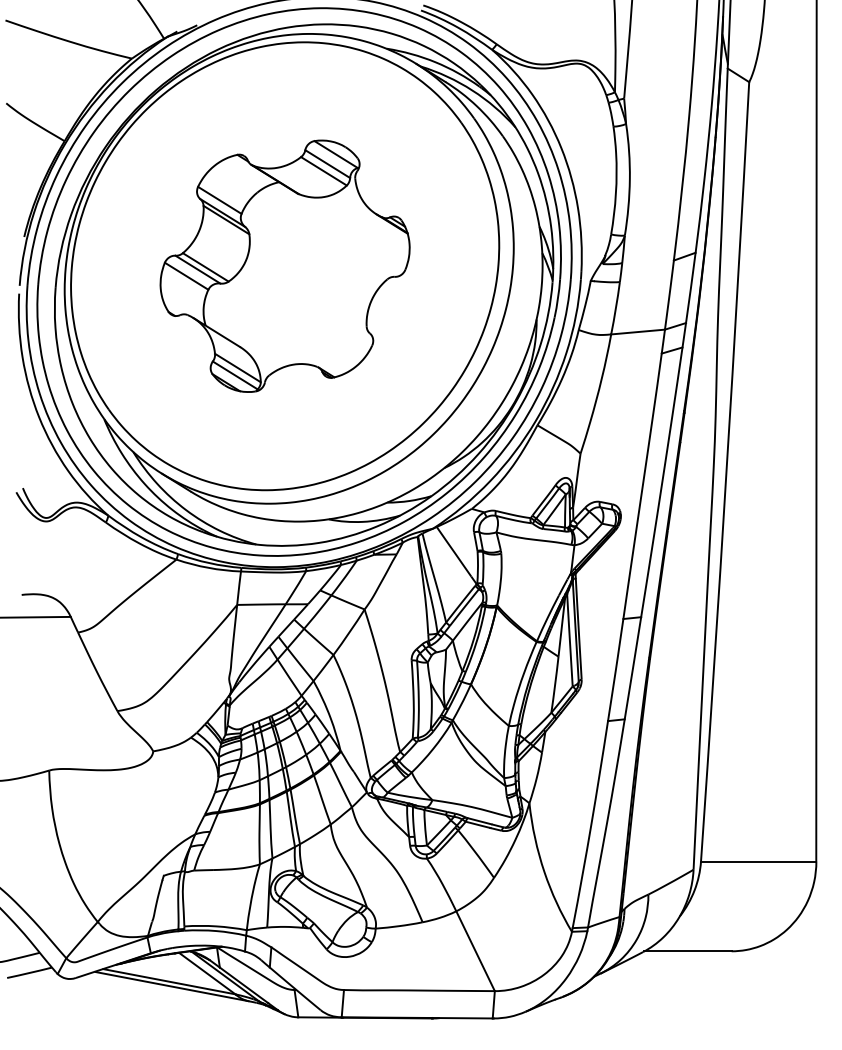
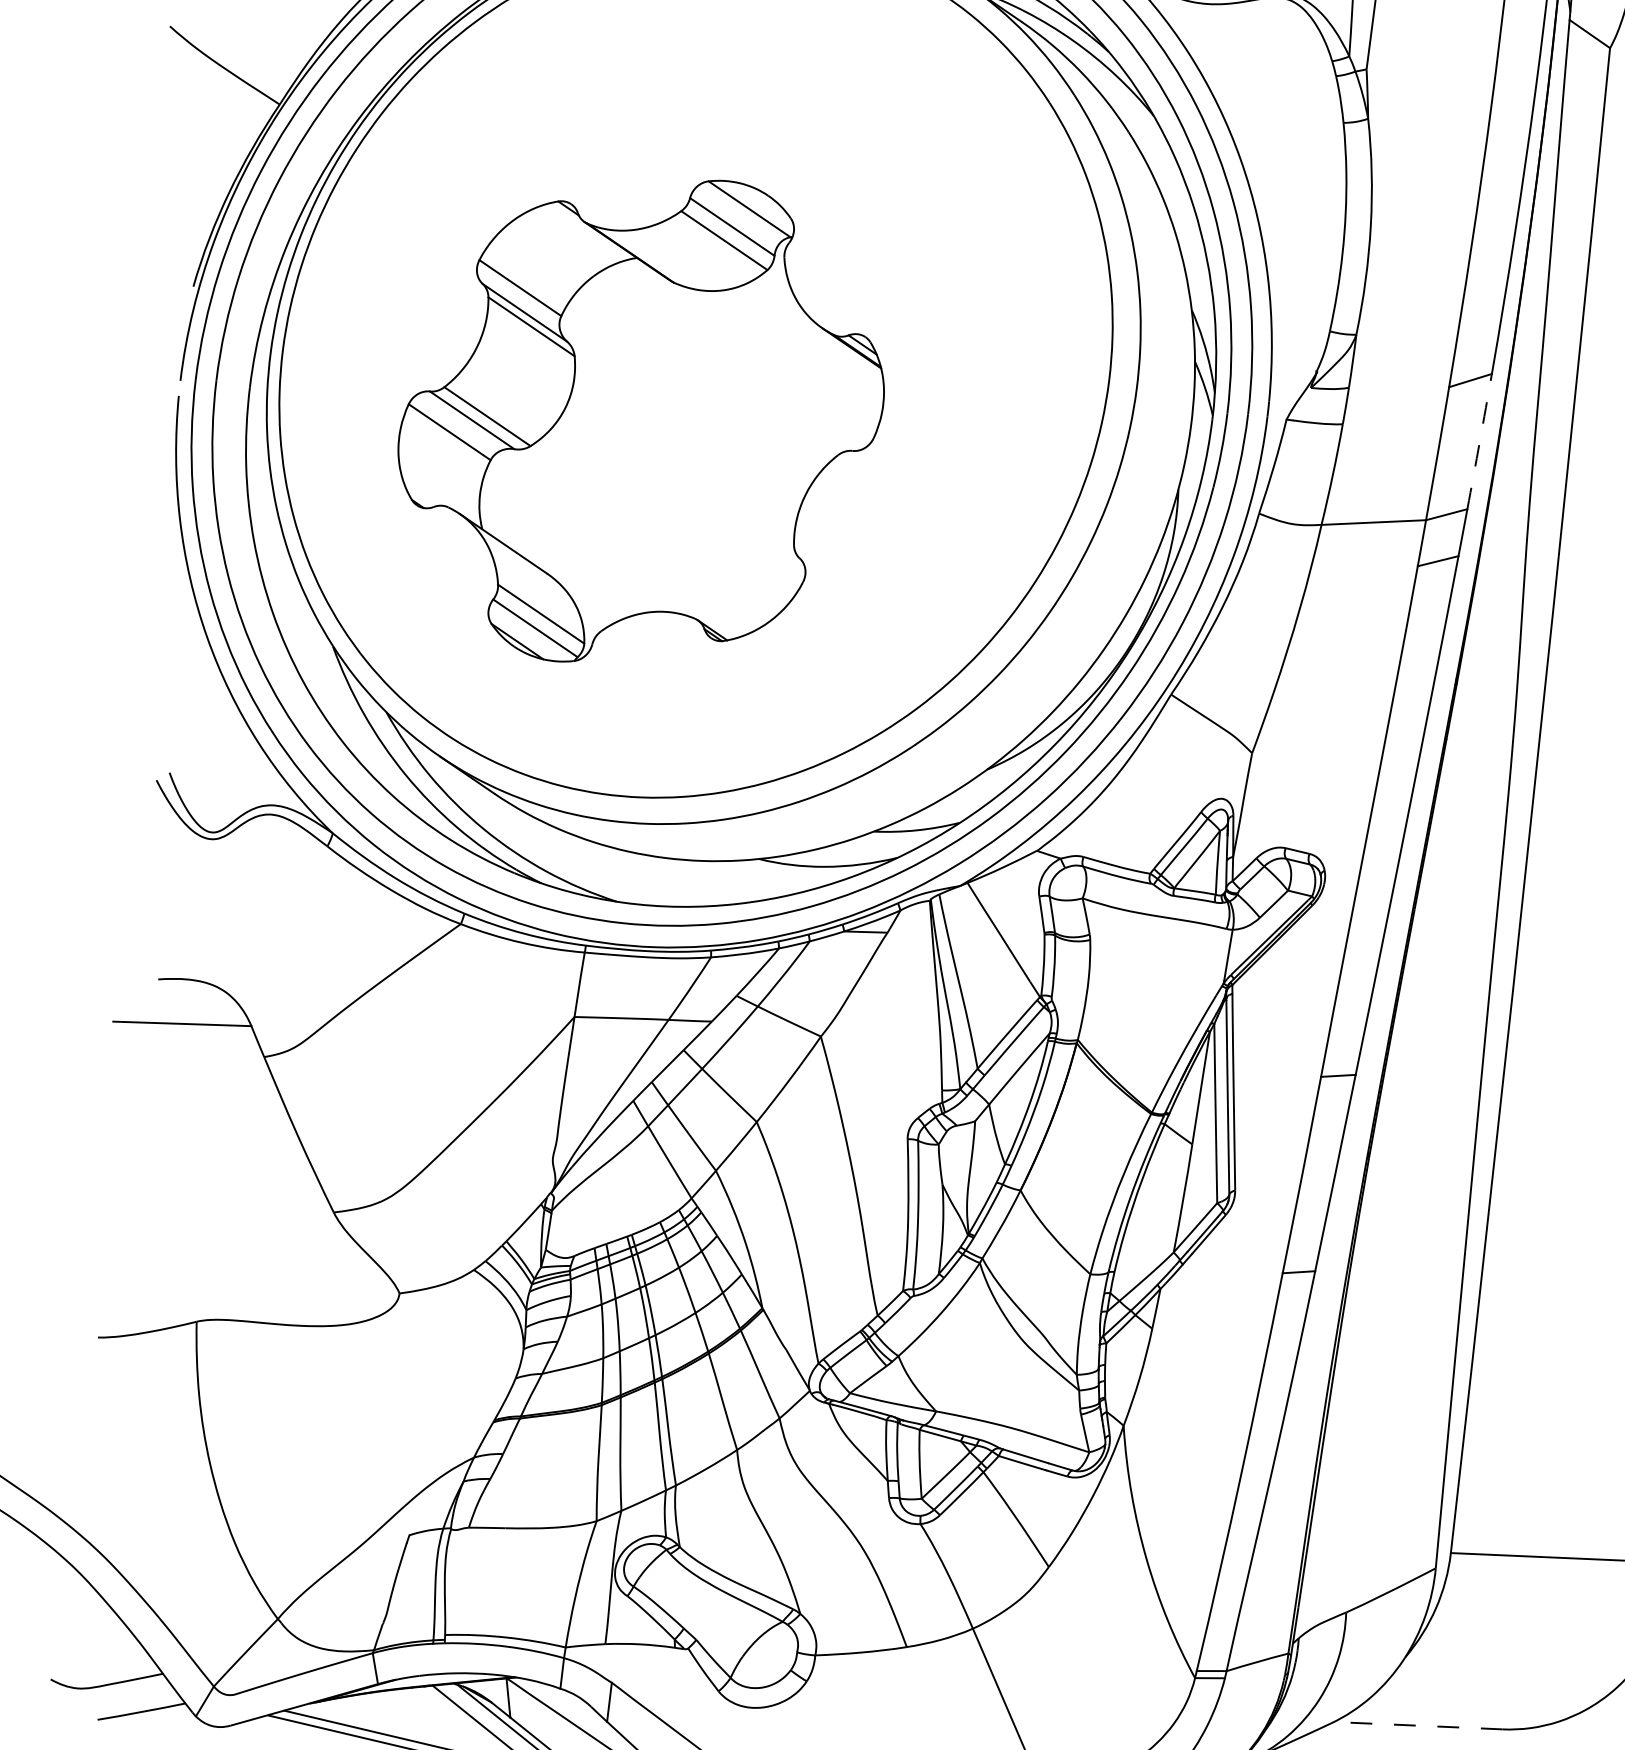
part: (284, 265) -> (640, 419), moved
arc: (690, 287) -> (1479, 440), solid -> dashed
line: (688, 951) -> (1419, 1726), solid -> dashed

